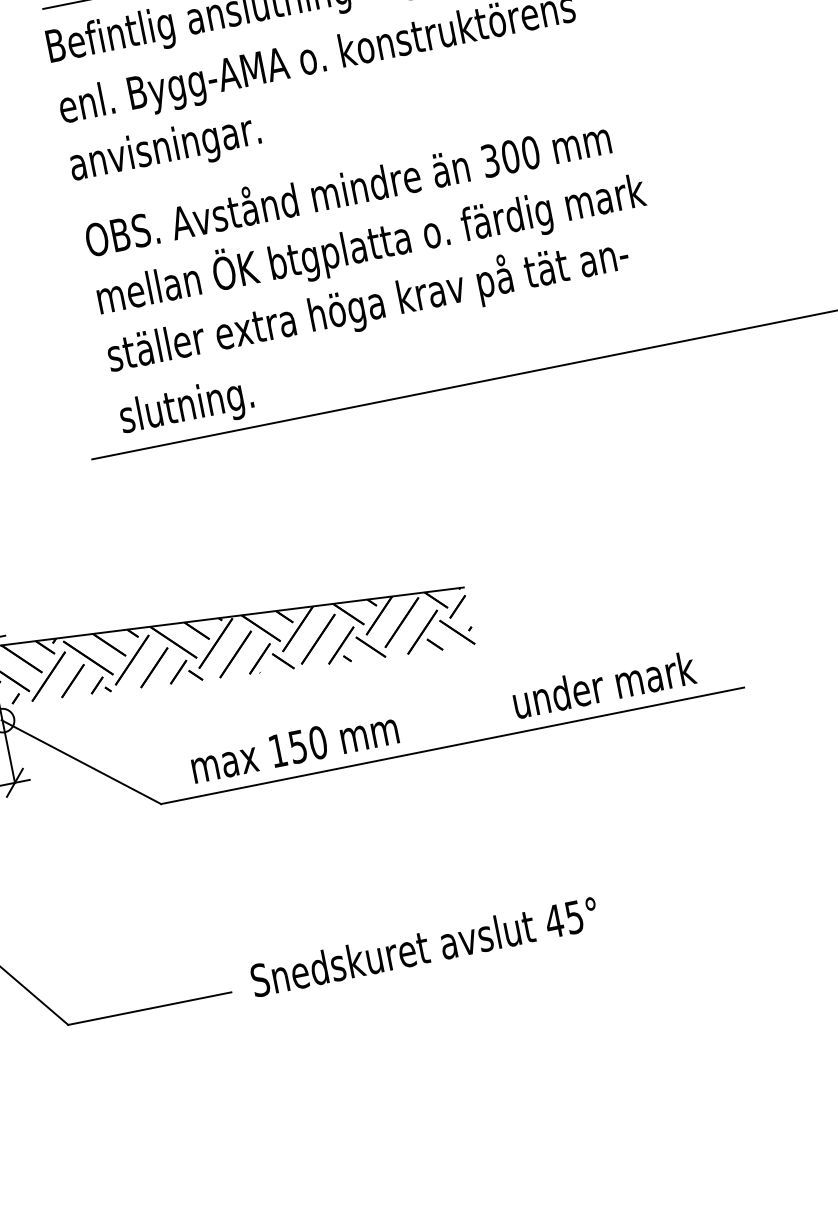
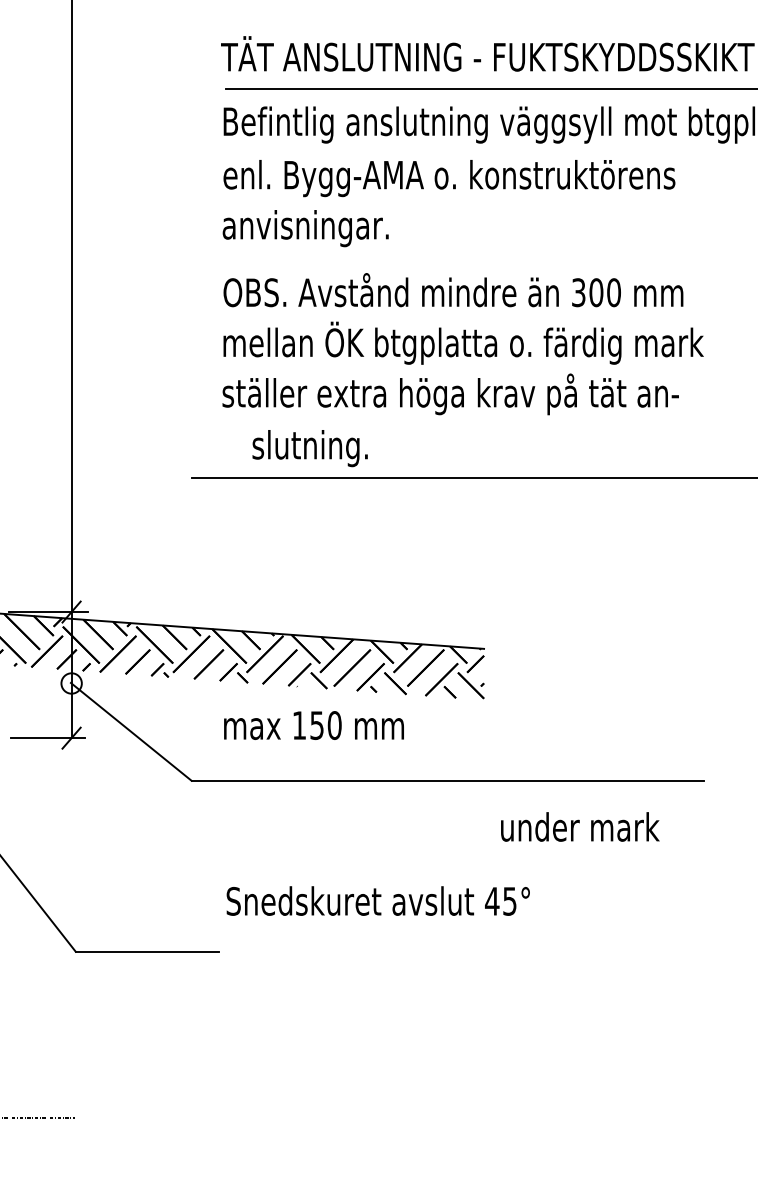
text: (186, 408) -> (309, 448), moved
text: (604, 684) -> (580, 826), moved
text: (294, 747) -> (313, 725), moved
text: (423, 946) -> (377, 900), moved

